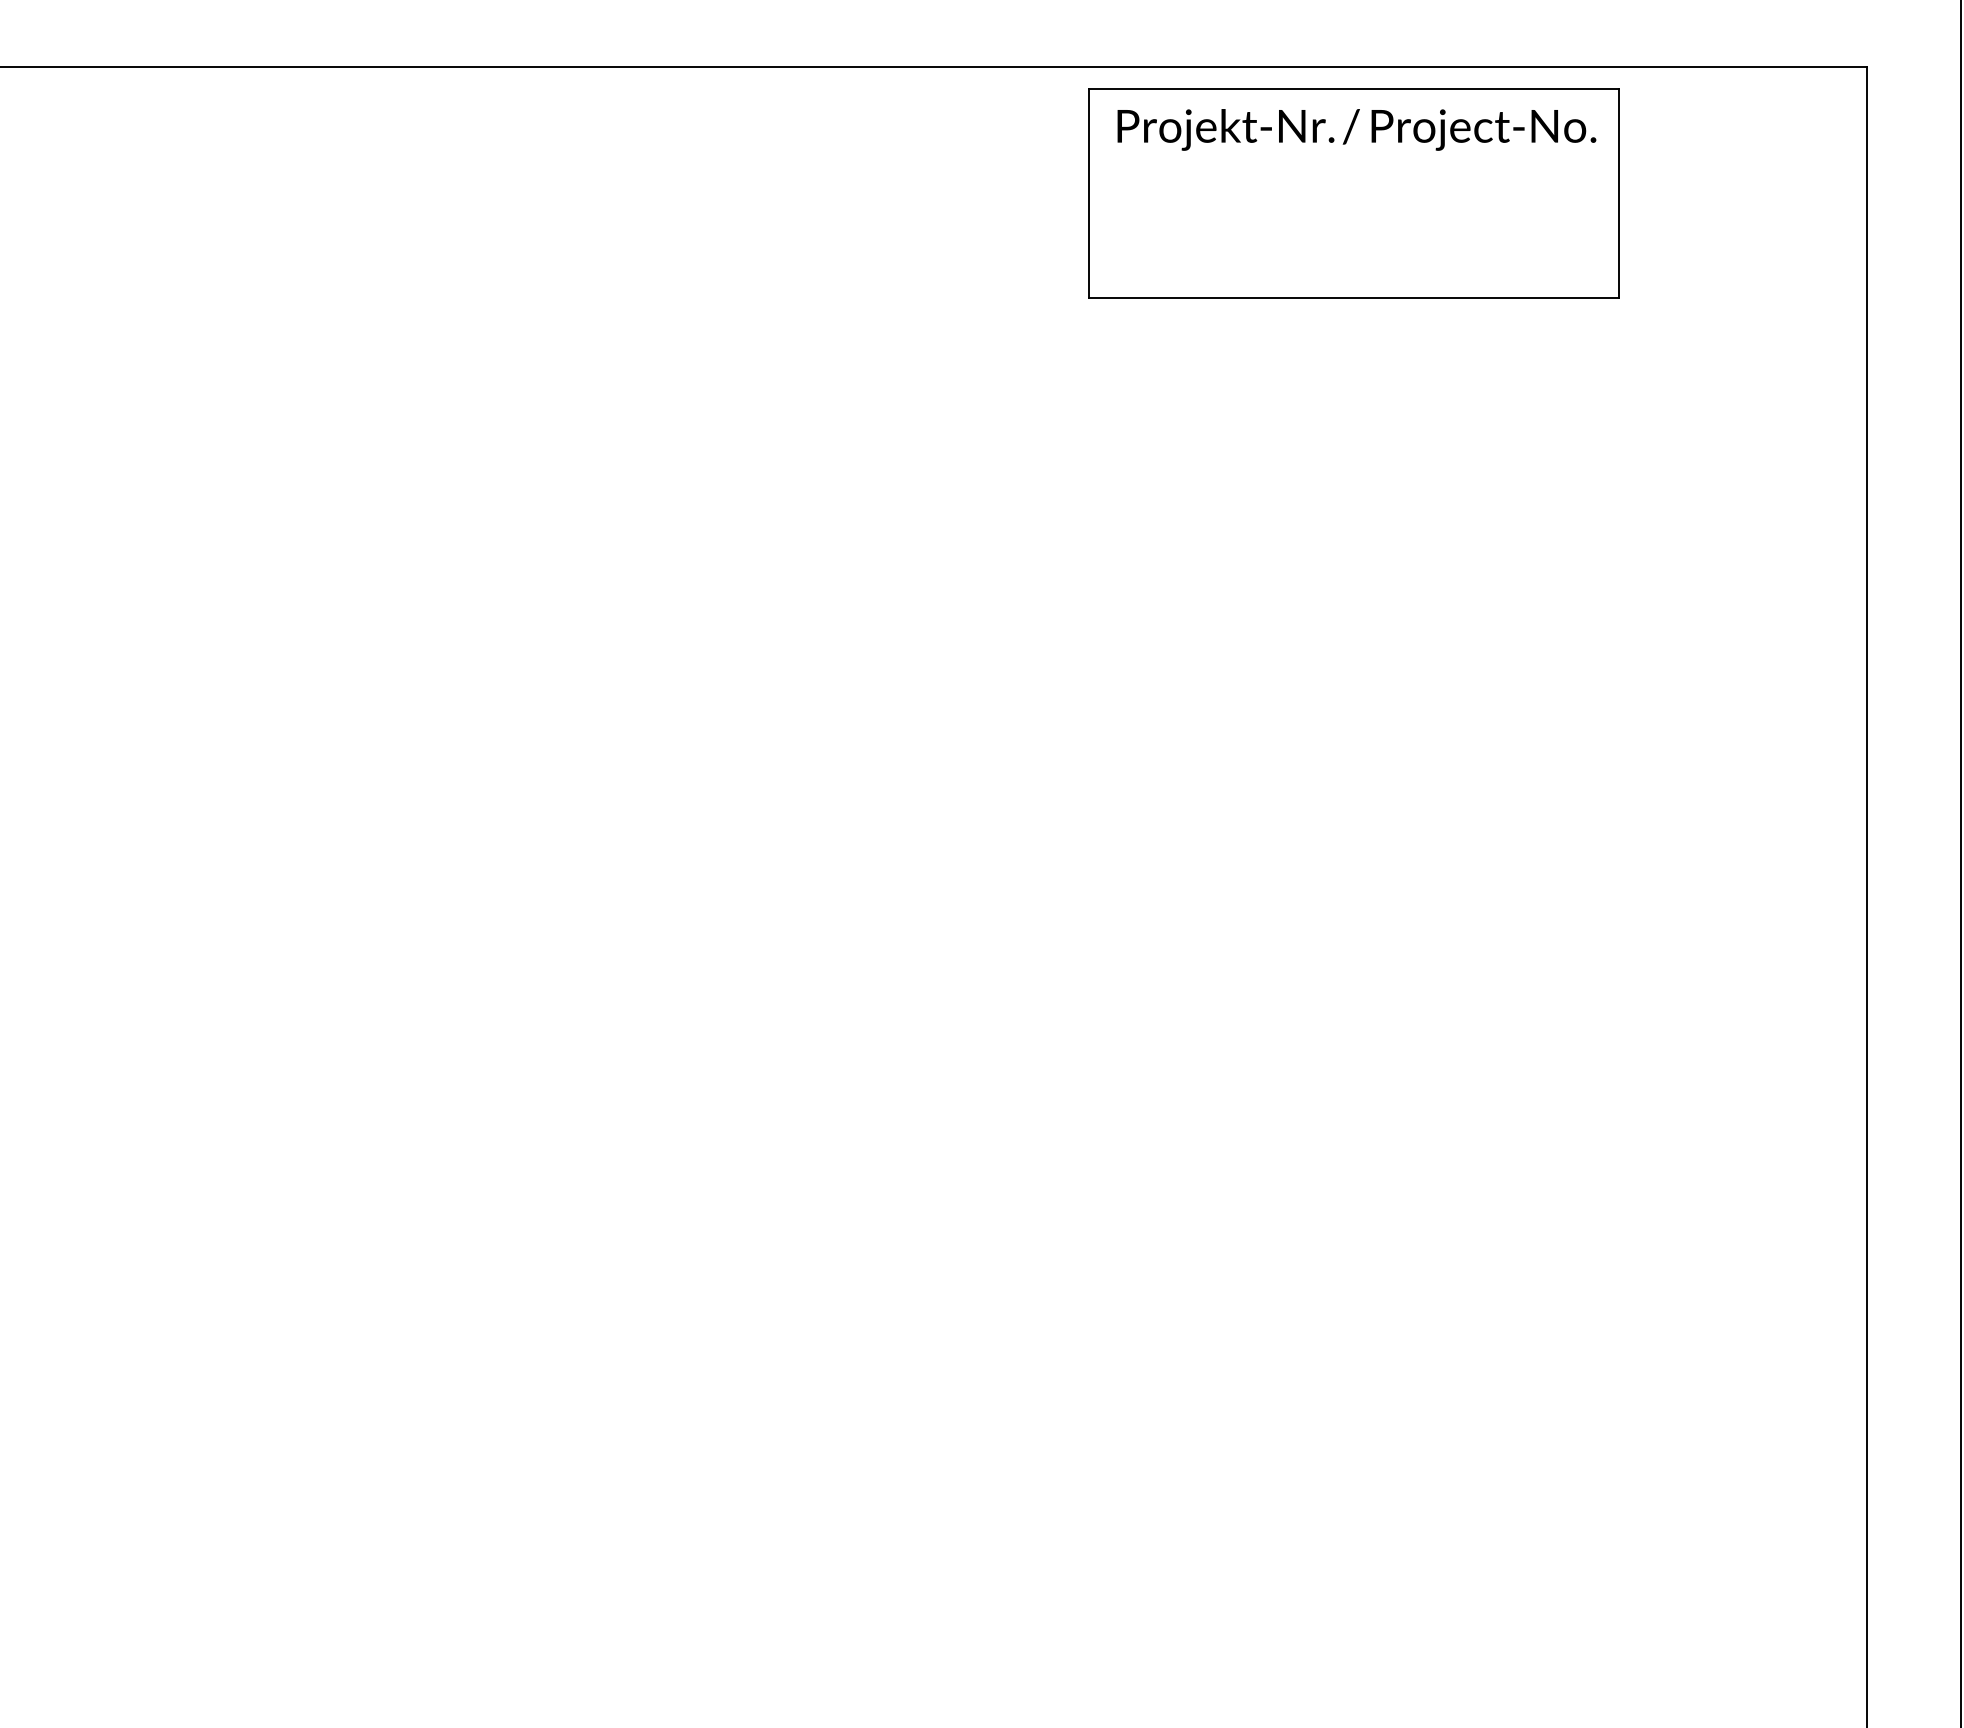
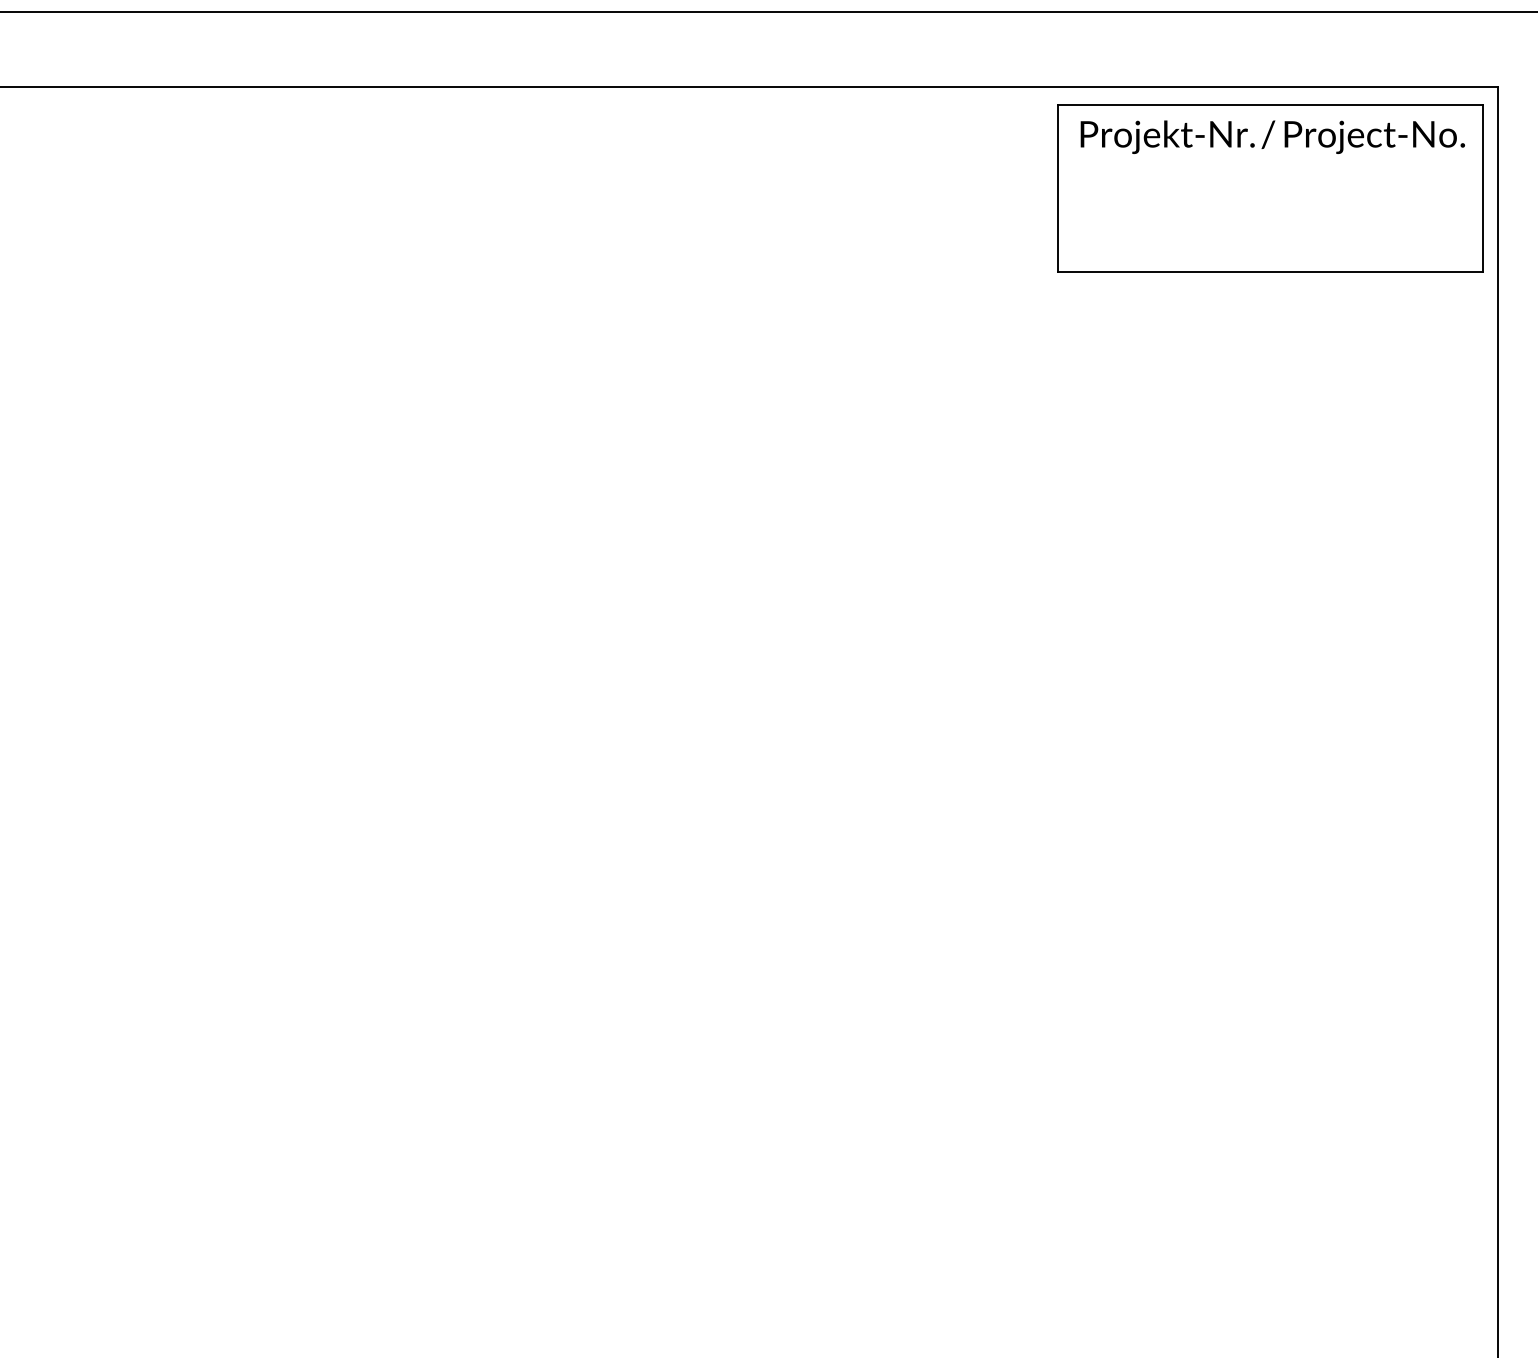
part: (1353, 193) -> (1270, 188), moved

